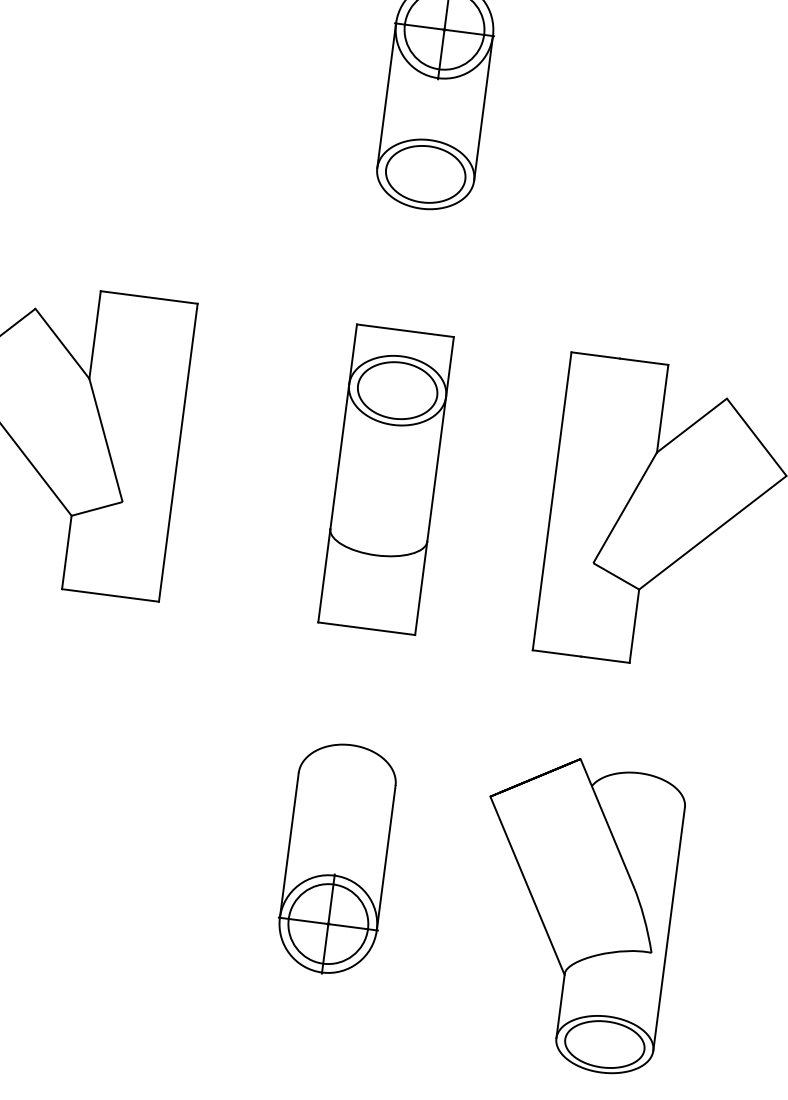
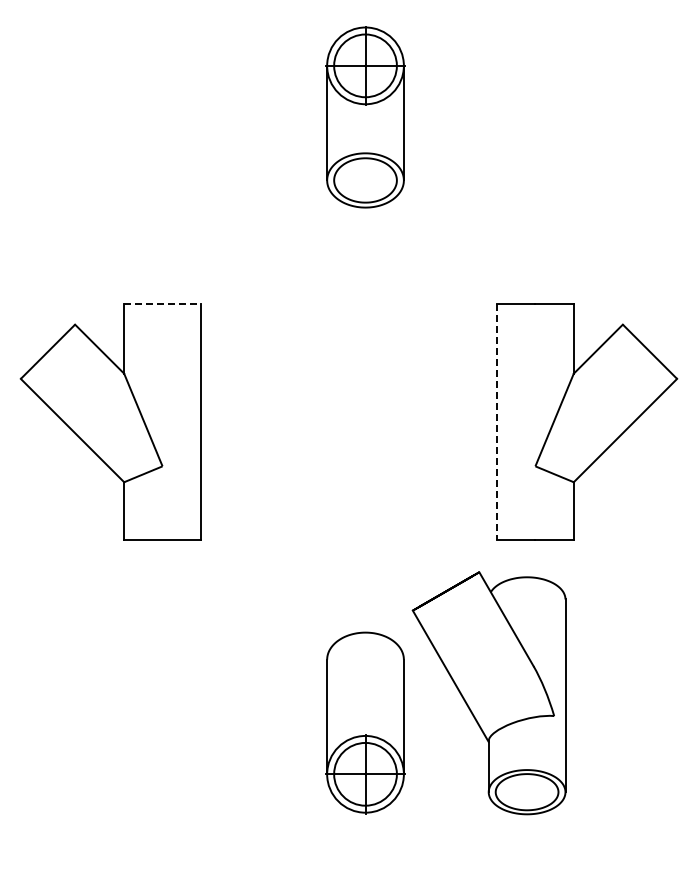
line: (150, 297) -> (163, 304), solid -> dashed
part: (386, 478) -> (365, 421), removed
line: (552, 501) -> (497, 422), solid -> dashed
part: (572, 913) -> (488, 693), moved

